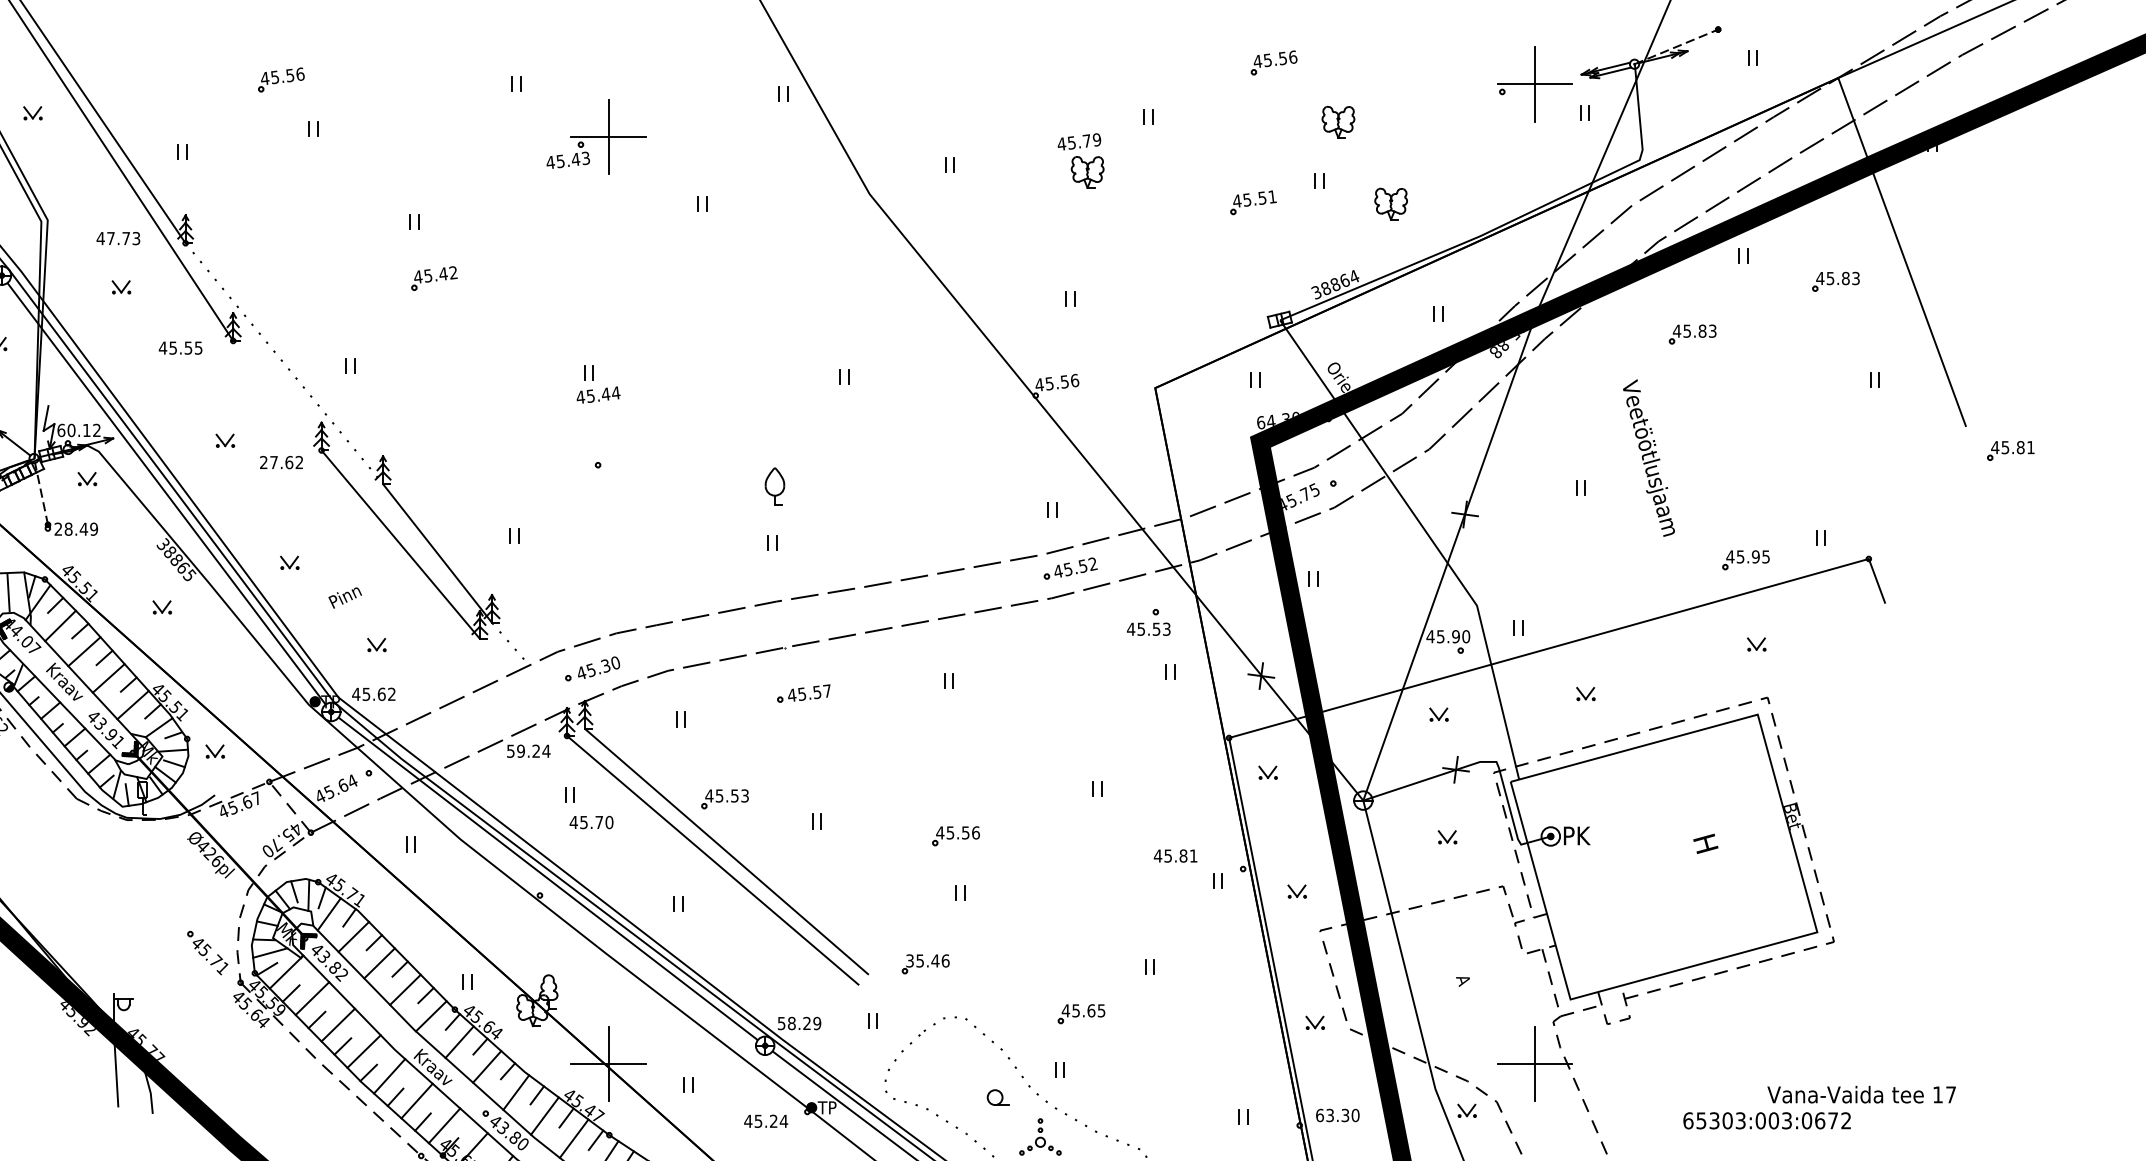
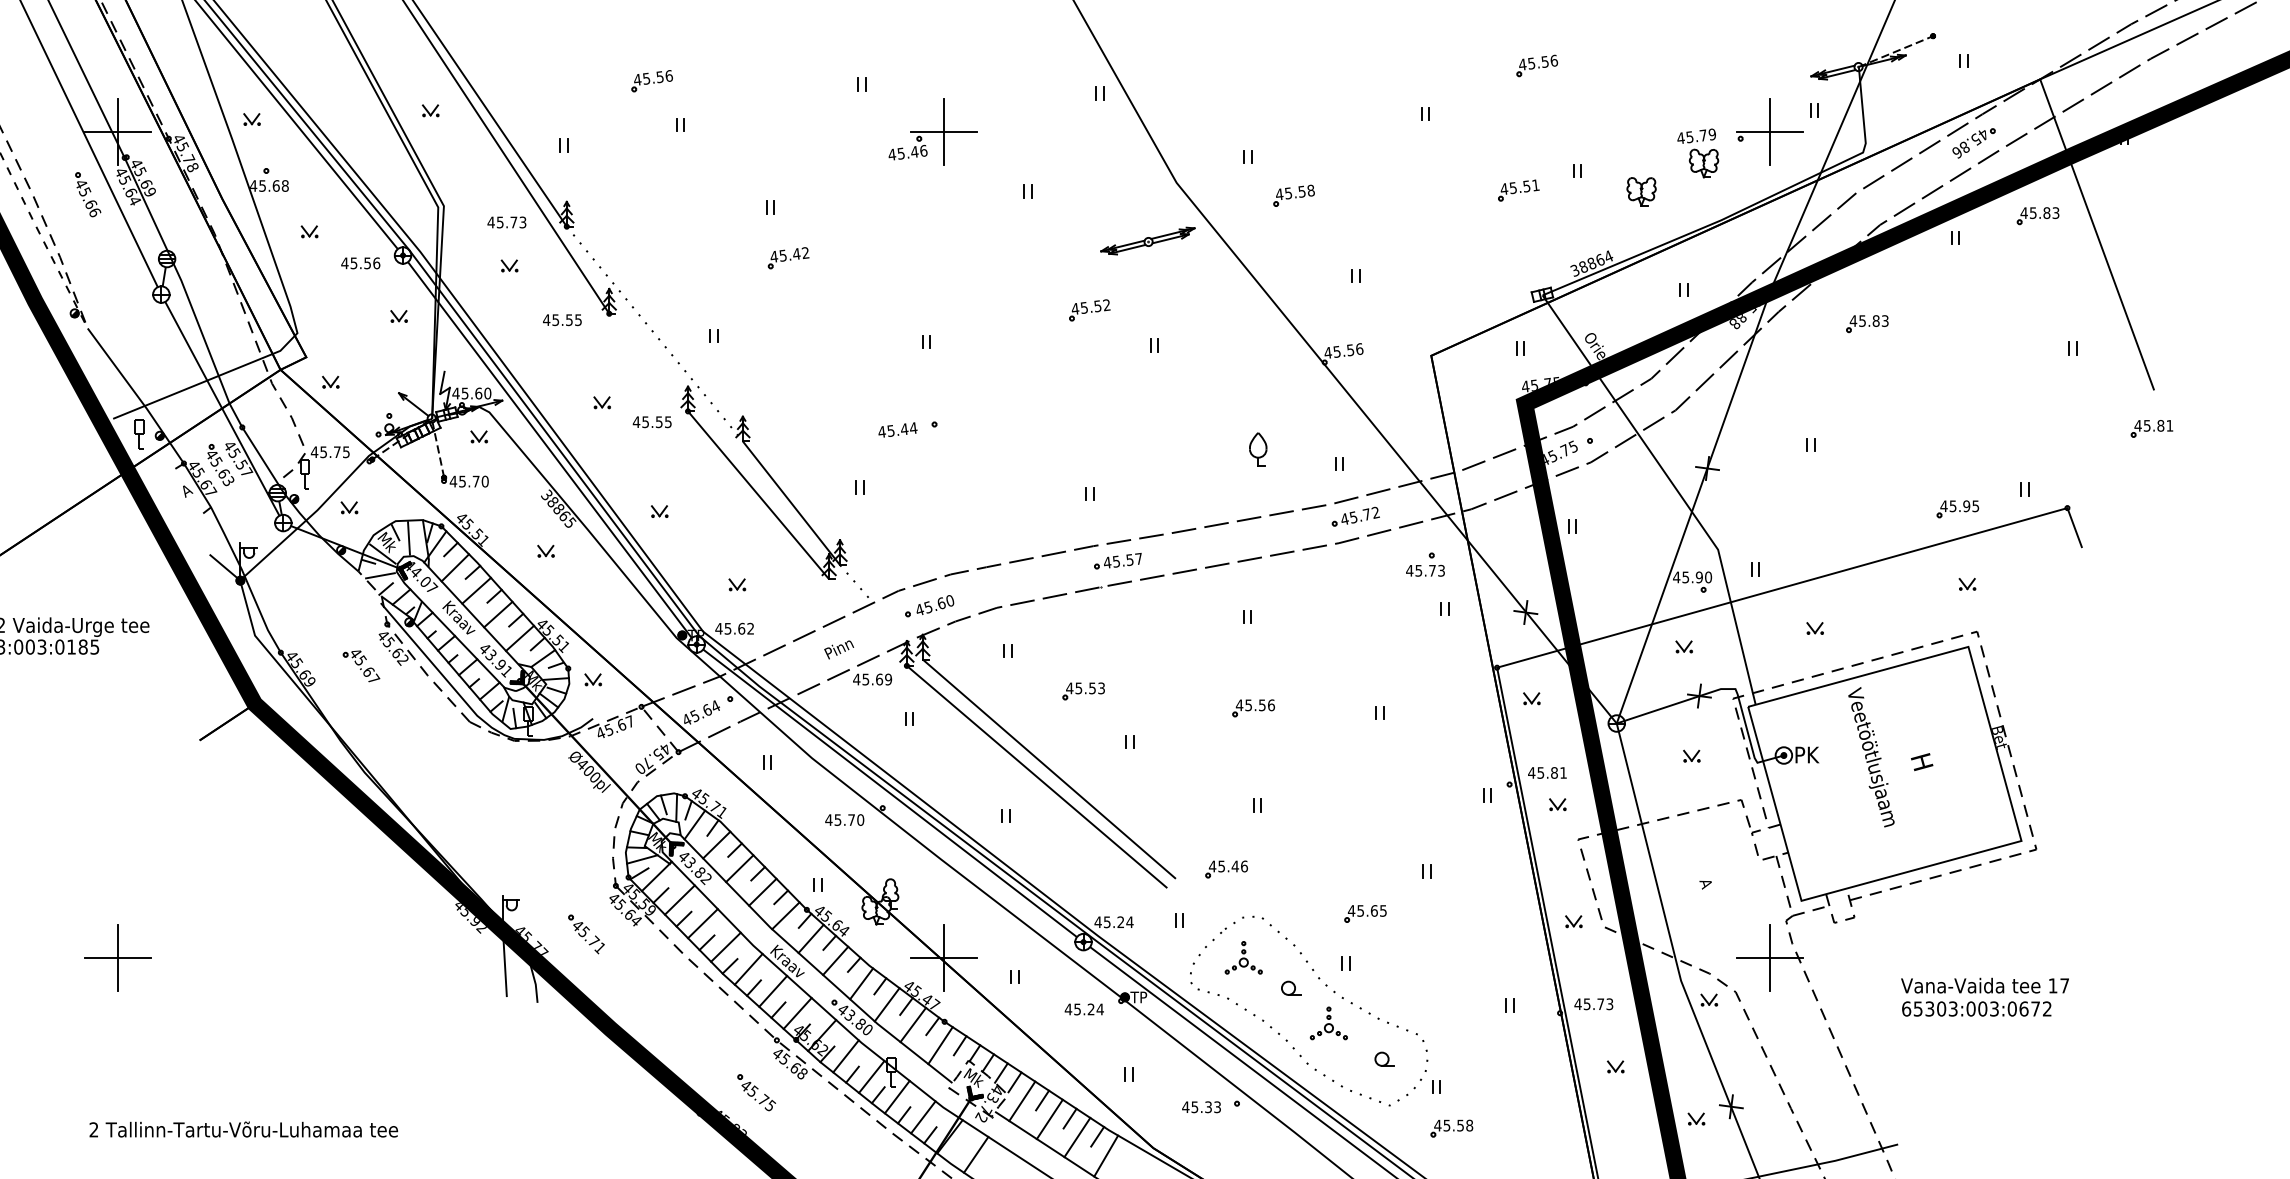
part: (1534, 83) -> (1769, 131), moved
part: (1338, 121) -> (1594, 118), removed
part: (1763, 149) -> (1973, 143), added
text: (585, 157) -> (923, 150), 45.43 -> 45.46
part: (1081, 161) -> (1698, 153), moved
part: (1000, 208) -> (1293, 195), added
text: (110, 238) -> (499, 222), 47.73 -> 45.73
part: (836, 258) -> (1147, 240), added
part: (1835, 282) -> (2037, 216), moved
part: (1692, 335) -> (1867, 324), moved
part: (771, 337) -> (1089, 310), added
text: (598, 394) -> (897, 429), moved
text: (1277, 420) -> (1540, 384), 64.30 -> 45.75
text: (78, 430) -> (471, 393), 60.12 -> 45.60
part: (2010, 450) -> (2151, 428), moved
text: (1649, 458) -> (1871, 757), moved
text: (280, 462) -> (651, 422), 27.62 -> 45.55
part: (775, 486) -> (1258, 449), moved
text: (75, 529) -> (468, 481), 28.49 -> 45.70
text: (1082, 566) -> (1366, 514), 45.52 -> 45.72
text: (345, 597) -> (839, 649), moved
text: (1156, 628) -> (1432, 570), 45.53 -> 45.73
text: (605, 665) -> (941, 603), 45.30 -> 45.60
part: (803, 694) -> (1117, 561), moved
text: (528, 751) -> (872, 679), 59.24 -> 45.69
part: (724, 799) -> (1083, 691), moved
text: (591, 821) -> (844, 819), moved
part: (955, 836) -> (1253, 708), moved
text: (1175, 855) -> (1547, 772), moved
text: (213, 856) -> (591, 773), Ø426pl -> Ø400pl
part: (207, 953) -> (586, 934), moved
text: (909, 960) -> (1212, 866), 35.46 -> 45.46
text: (798, 1023) -> (1113, 922), 58.29 -> 45.24
part: (944, 1063) -> (1243, 957), added
text: (1861, 1094) -> (1984, 985), moved
text: (1337, 1115) -> (1593, 1004), 63.30 -> 45.73

